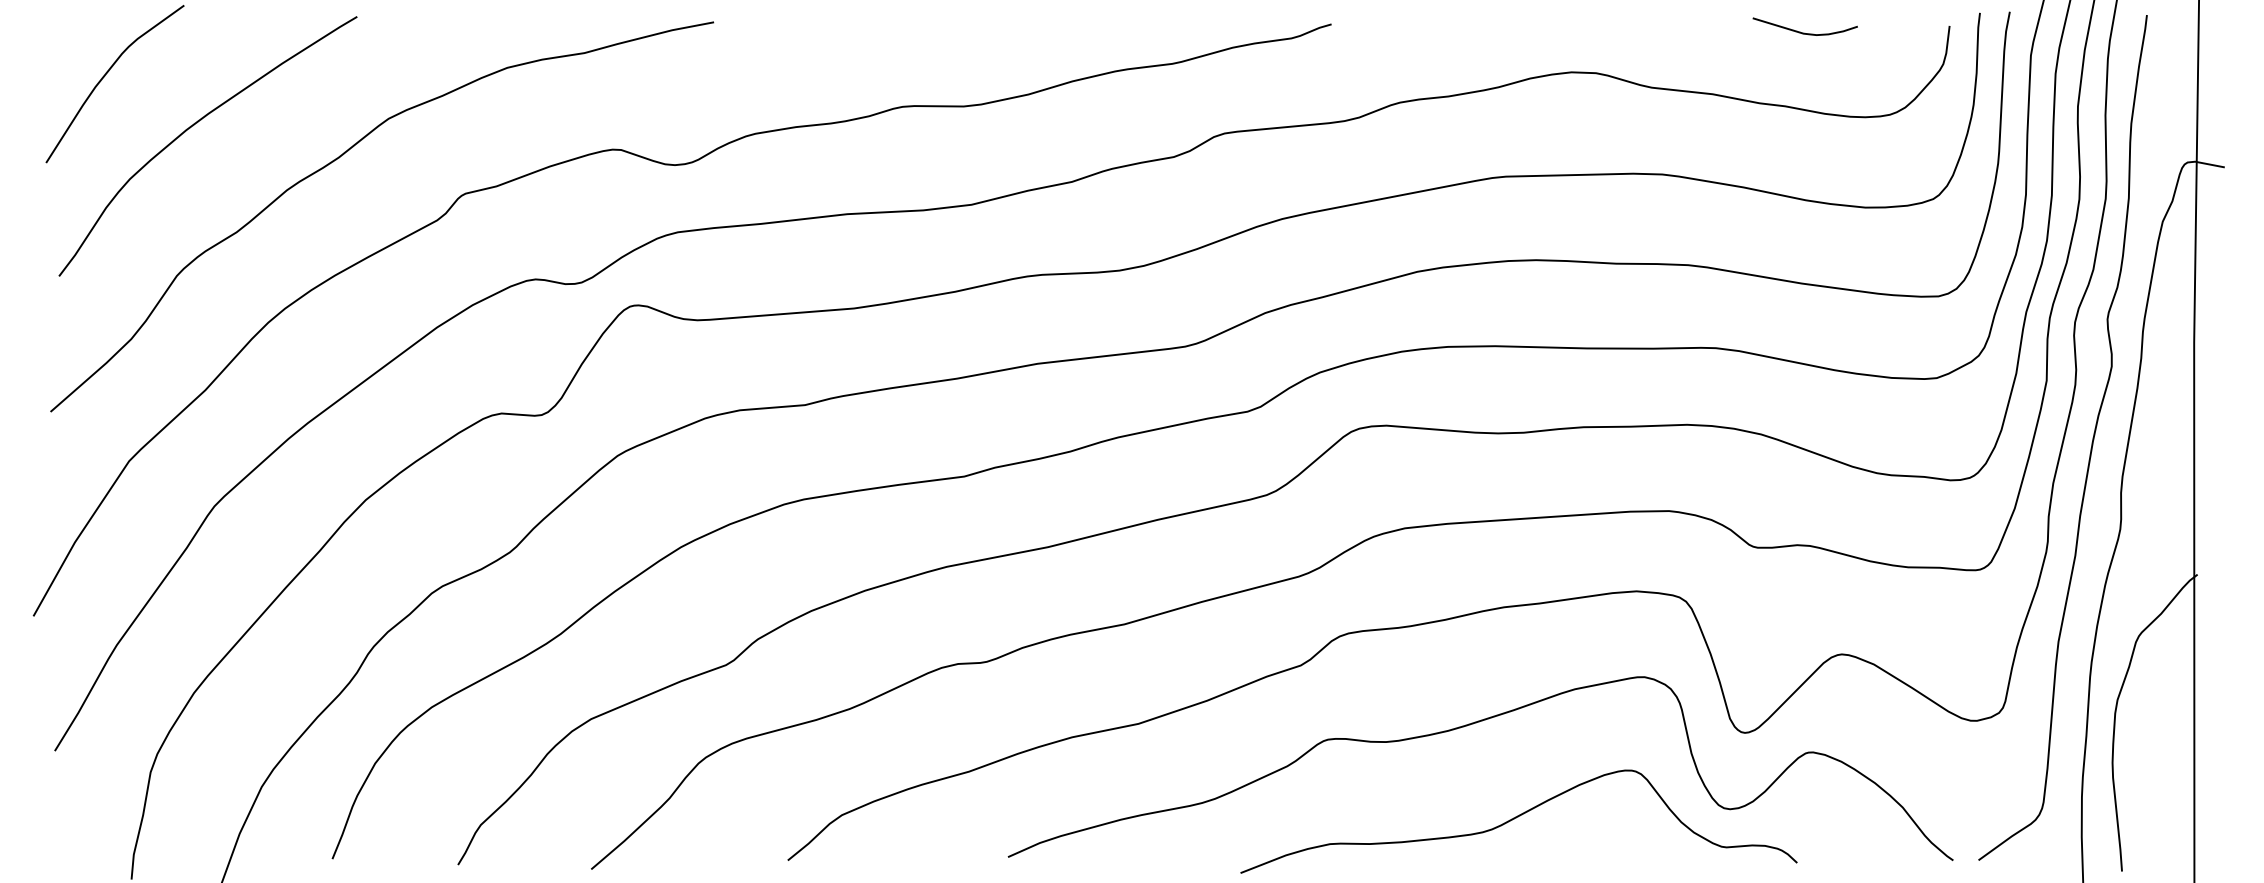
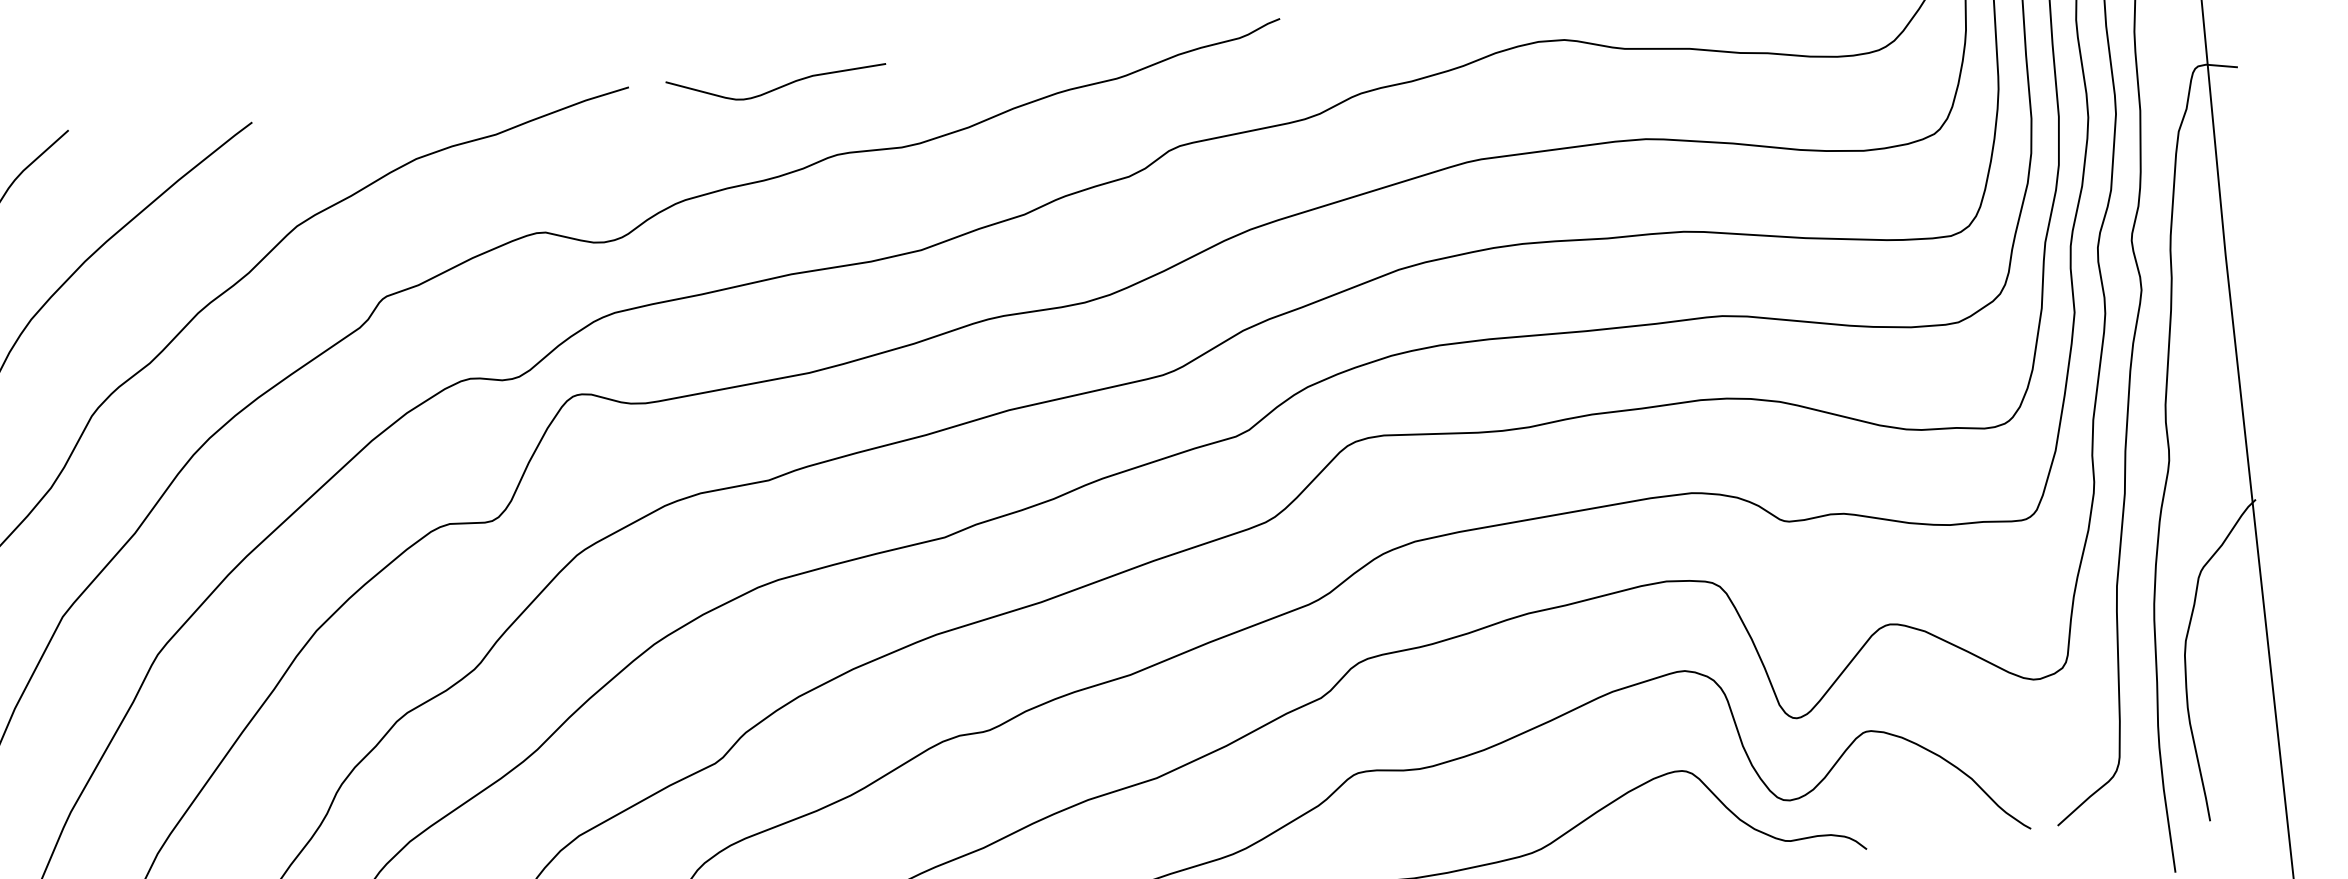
curve: (852, 37) -> (776, 87), added

